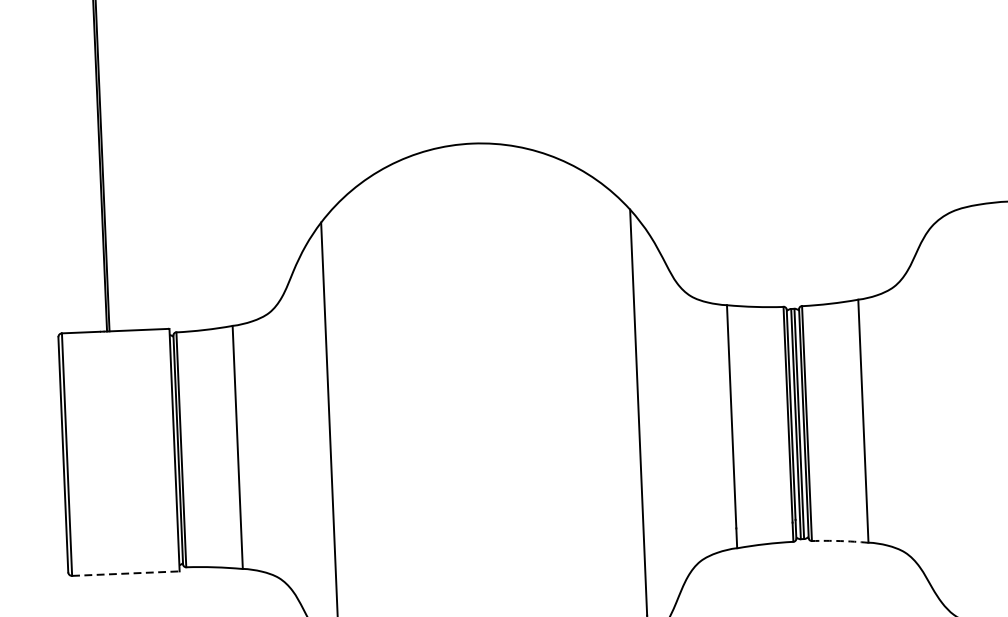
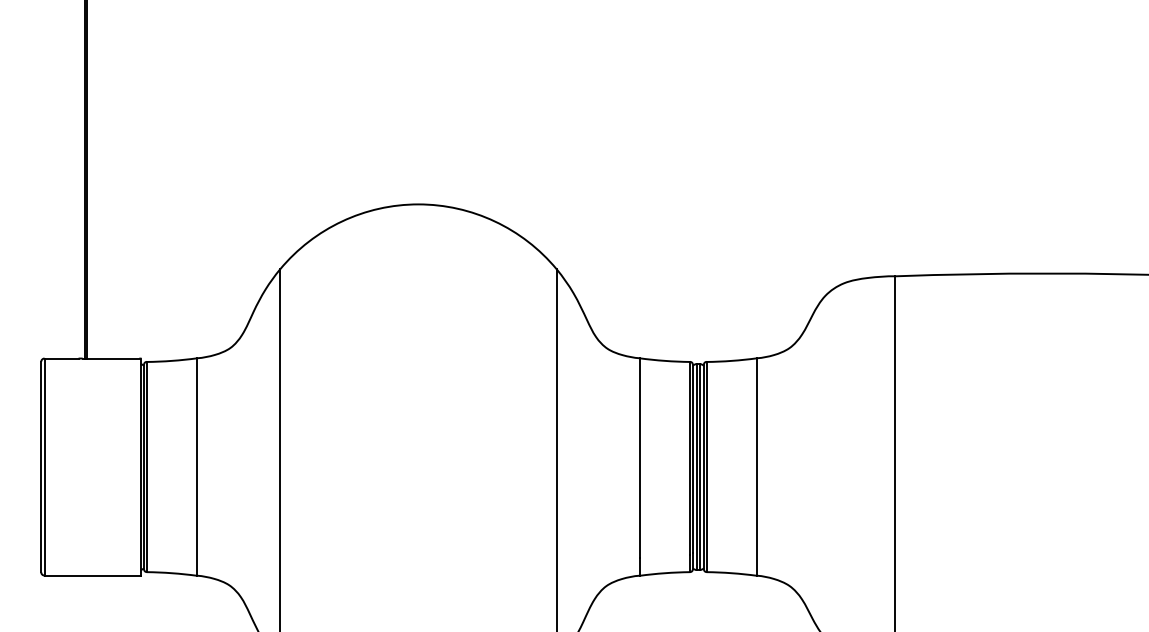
arc: (839, 541) -> (731, 573), dashed -> solid
line: (126, 573) -> (93, 575), dashed -> solid

